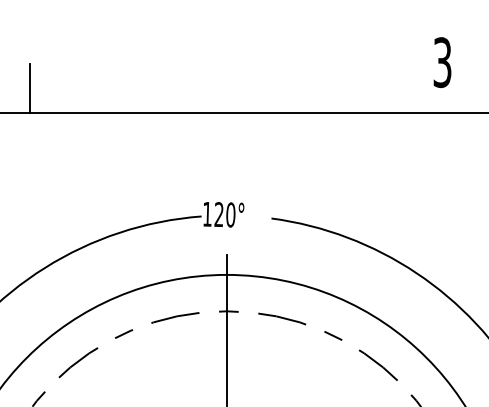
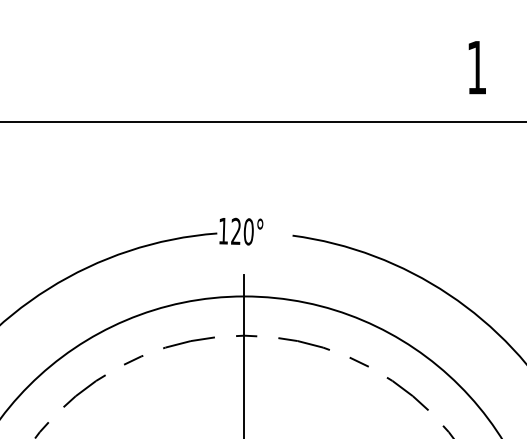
text: (442, 62) -> (476, 67), 3 -> 1
line: (30, 87) -> (32, 94), removed

